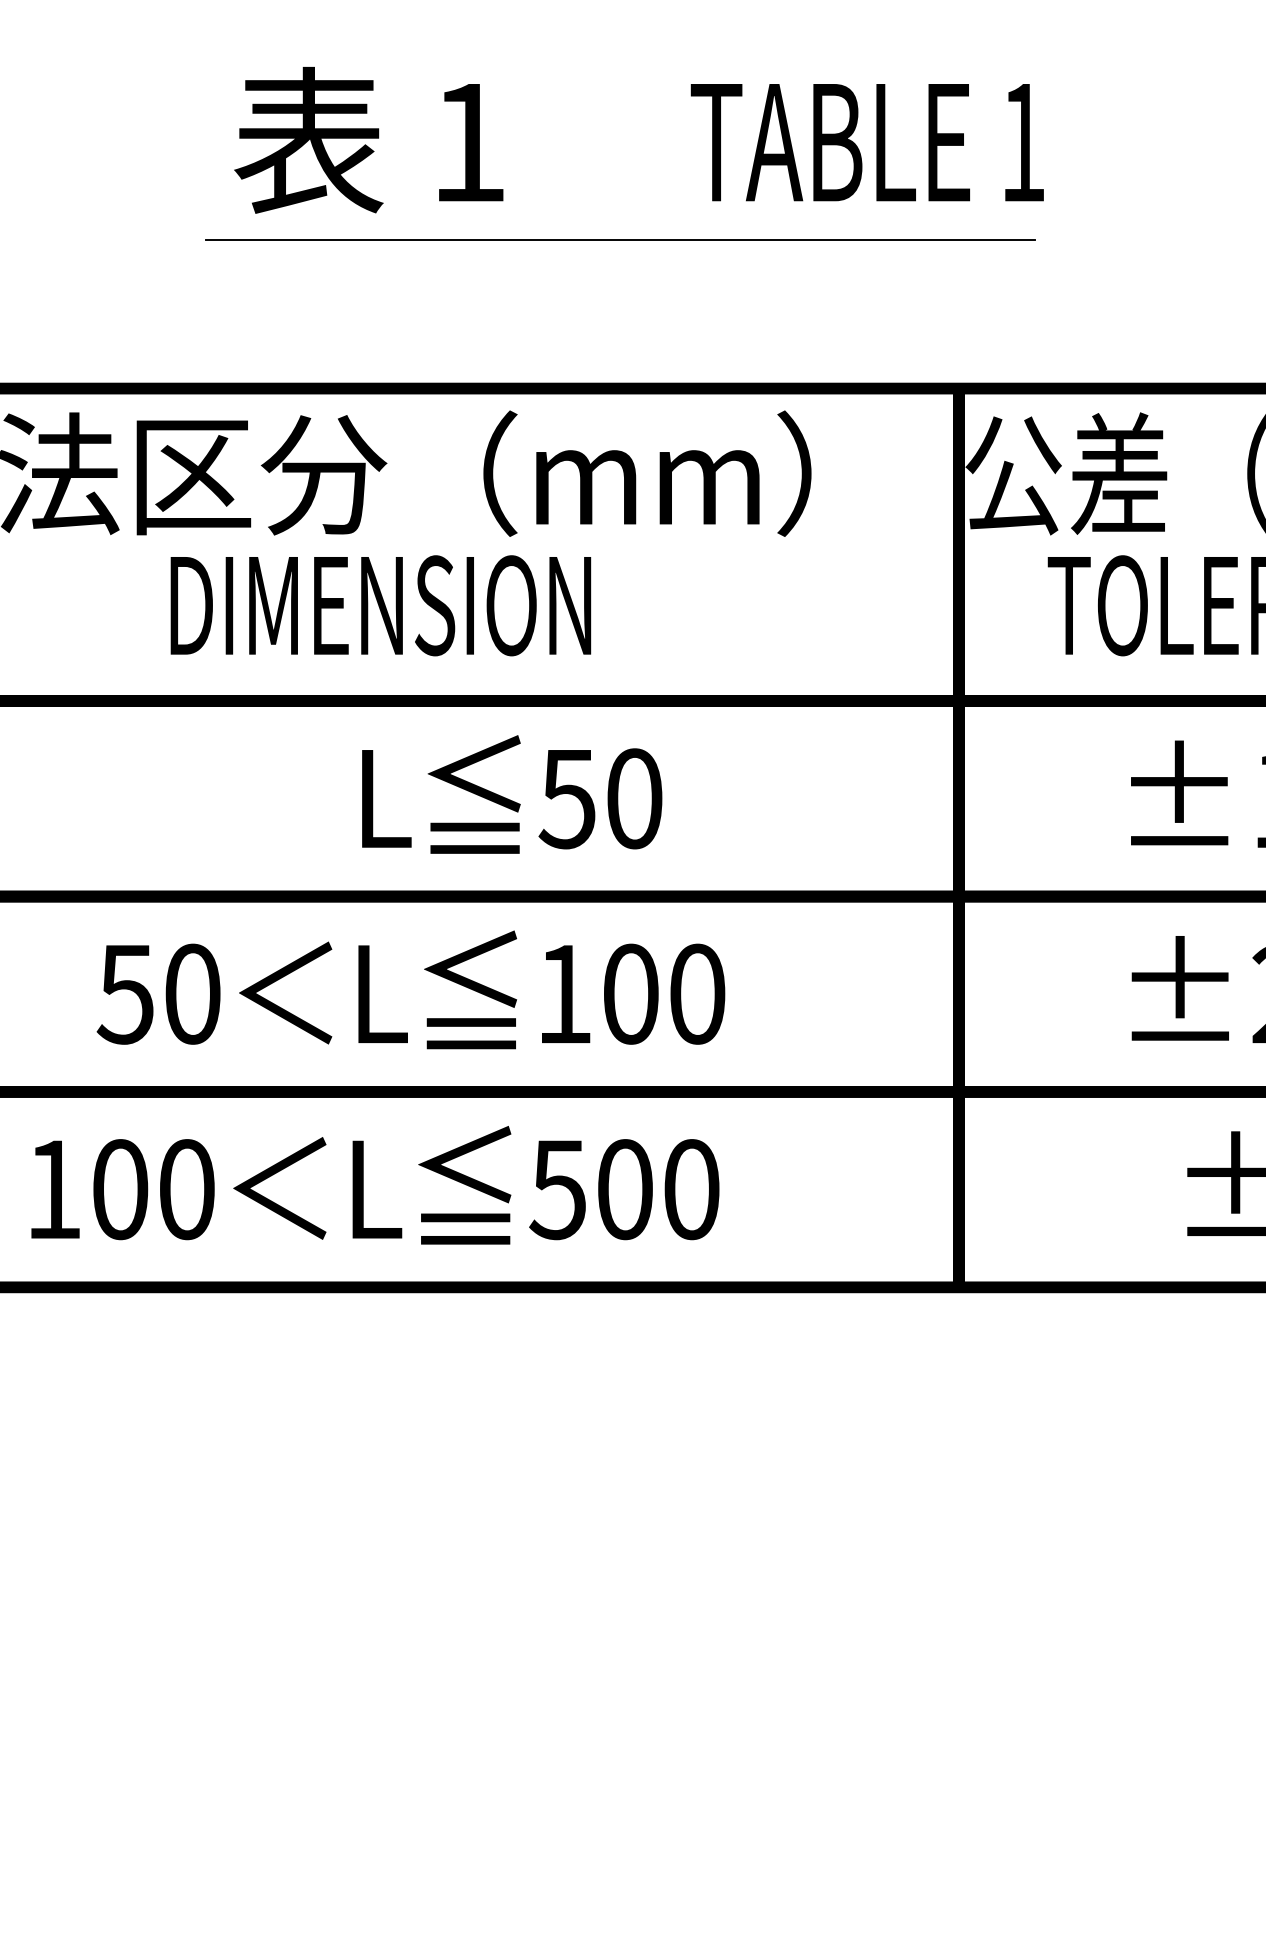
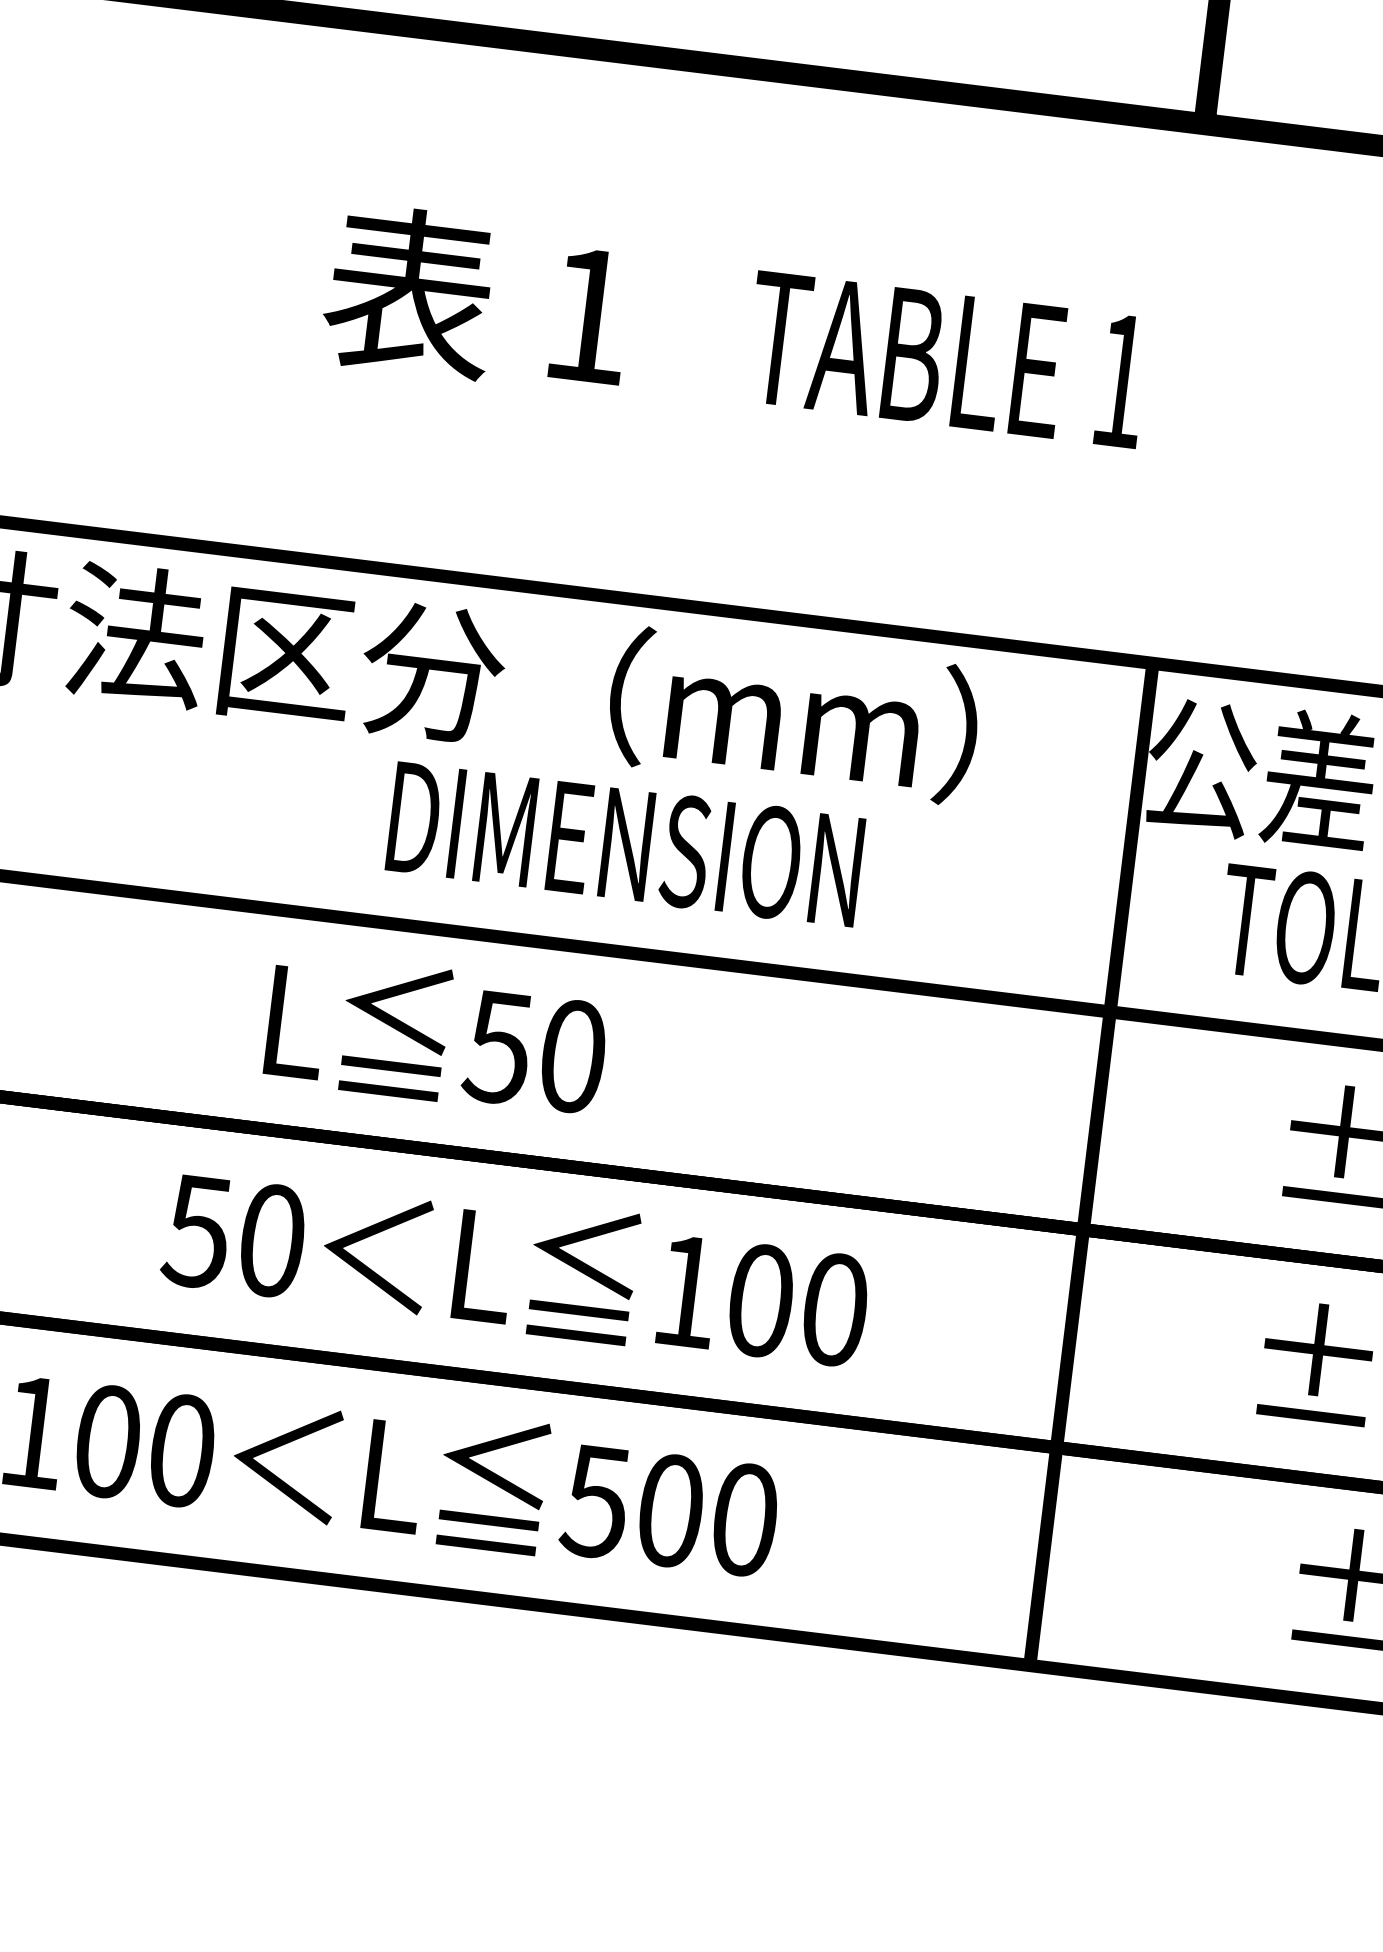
text: (368, 140) -> (476, 299), moved
text: (866, 142) -> (946, 359), moved
line: (619, 240) -> (794, 451), removed
text: (380, 605) -> (625, 844), moved
text: (512, 794) -> (437, 1034), moved
text: (410, 989) -> (515, 1265), moved

